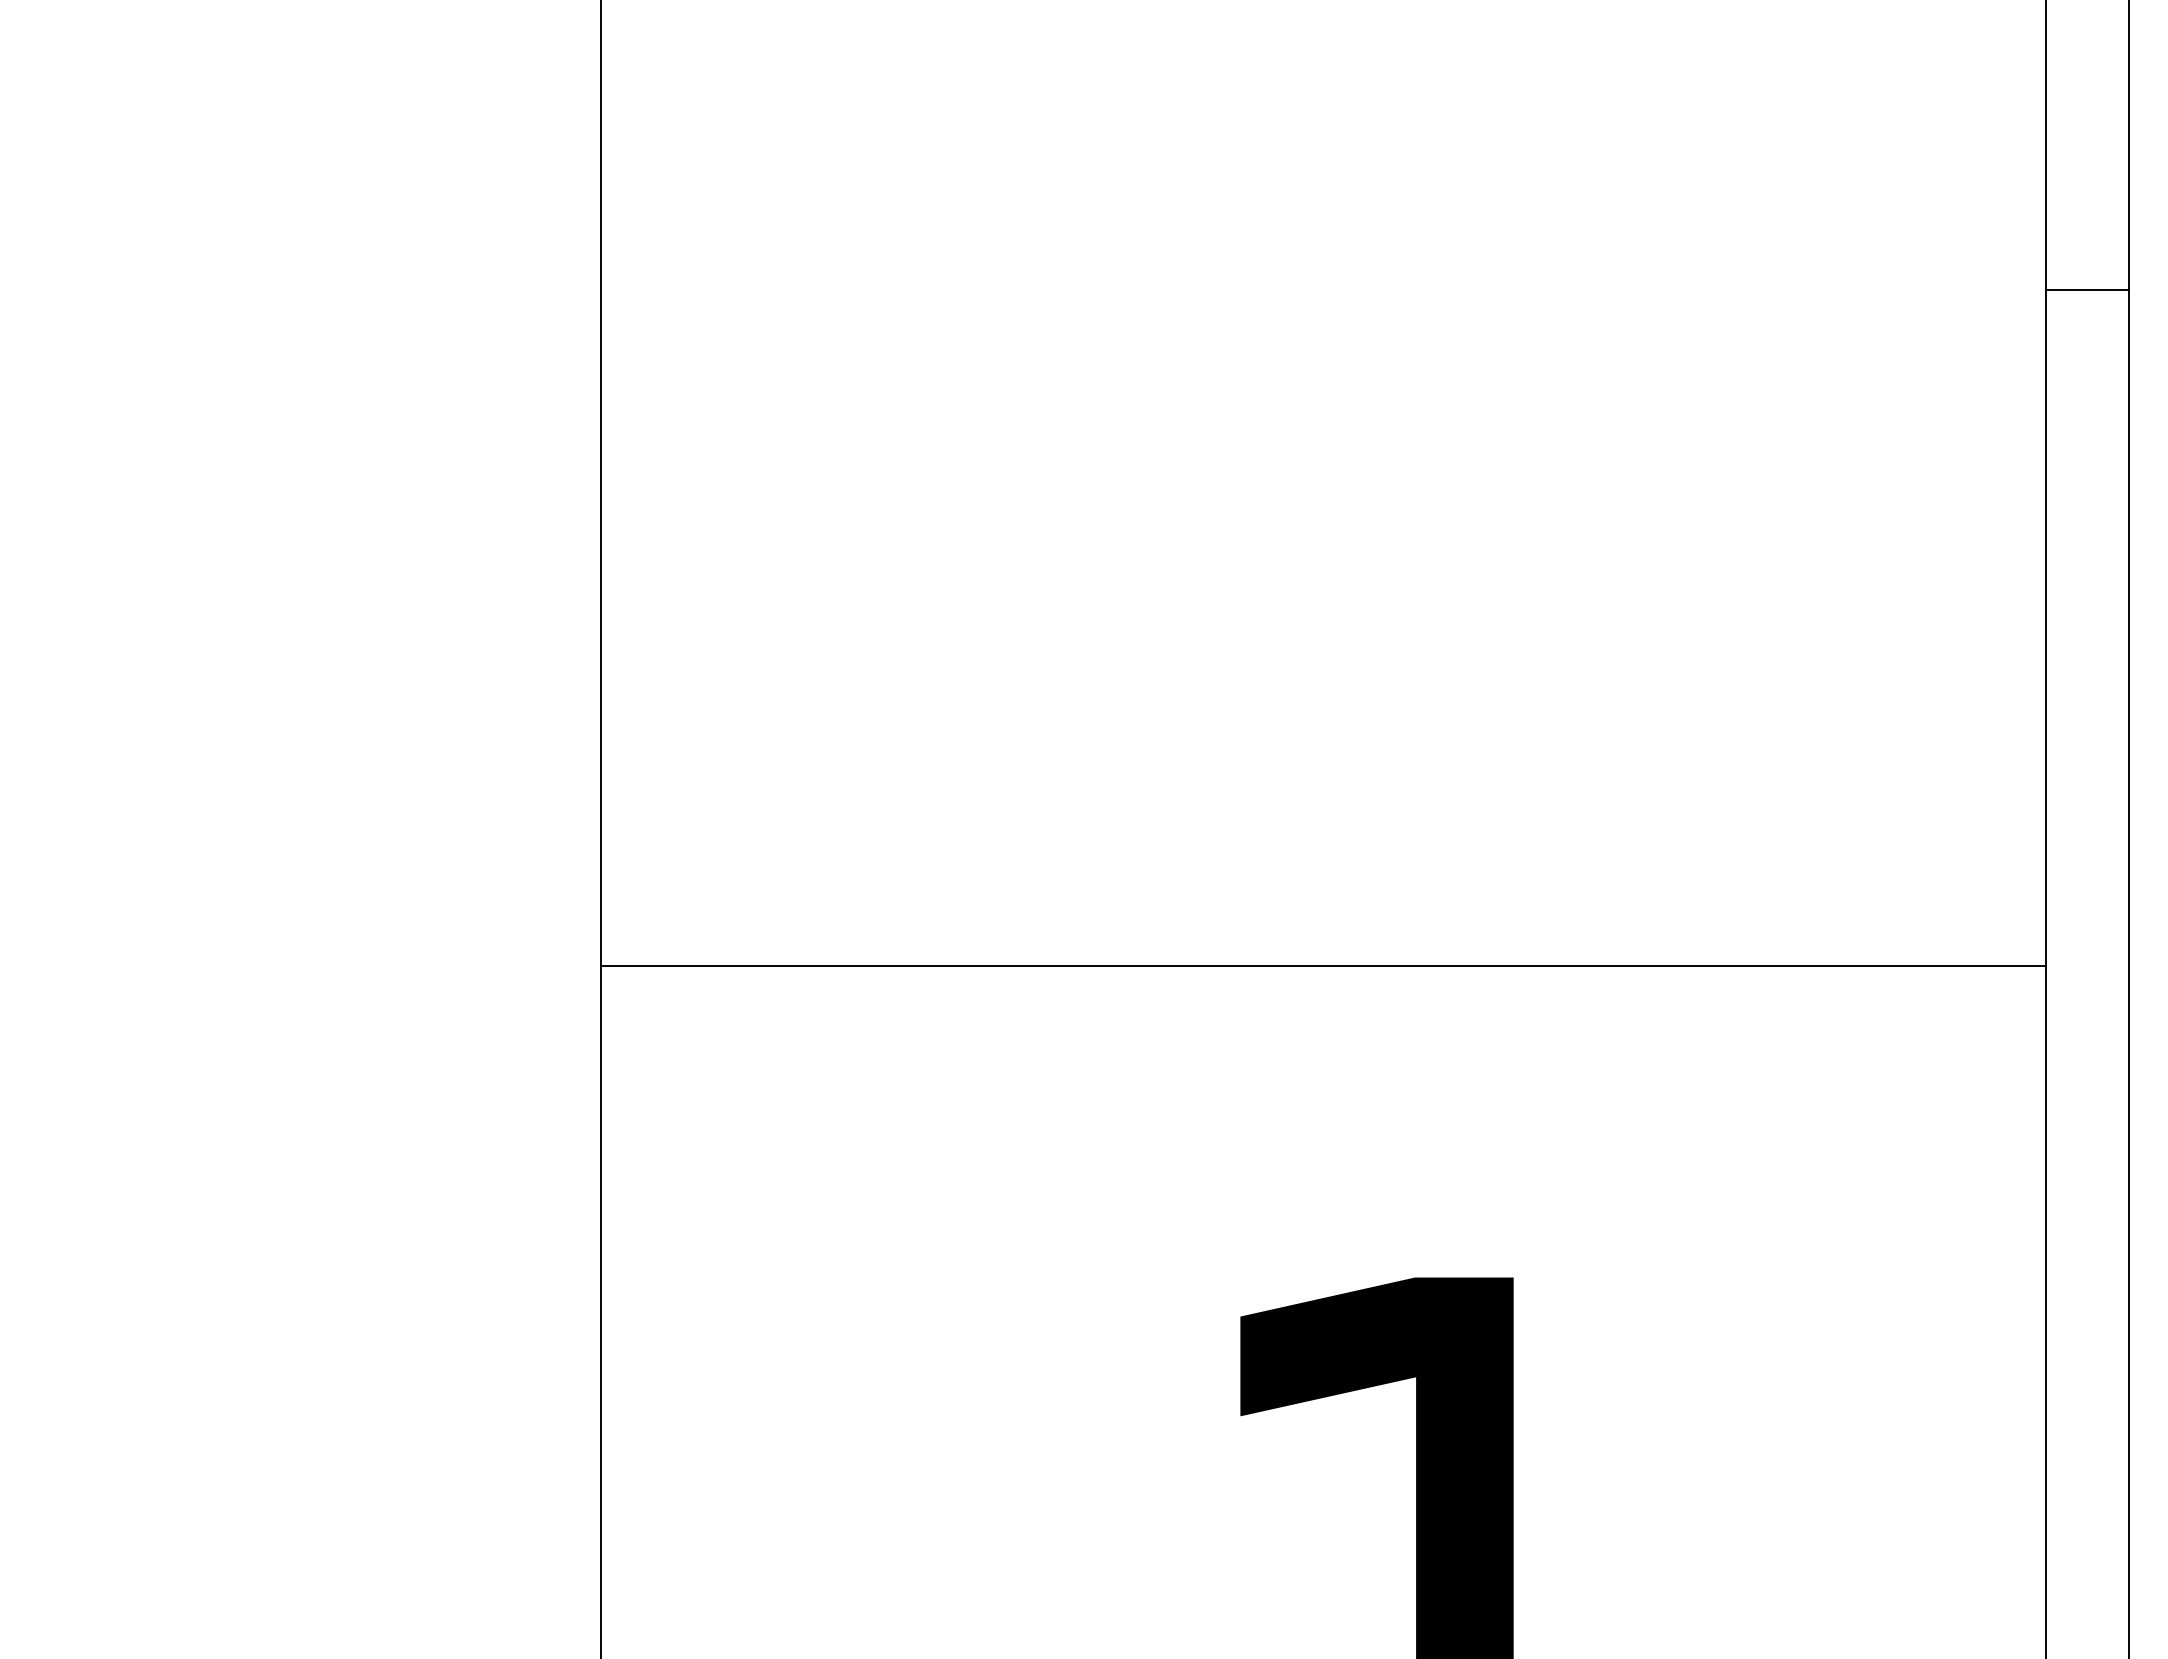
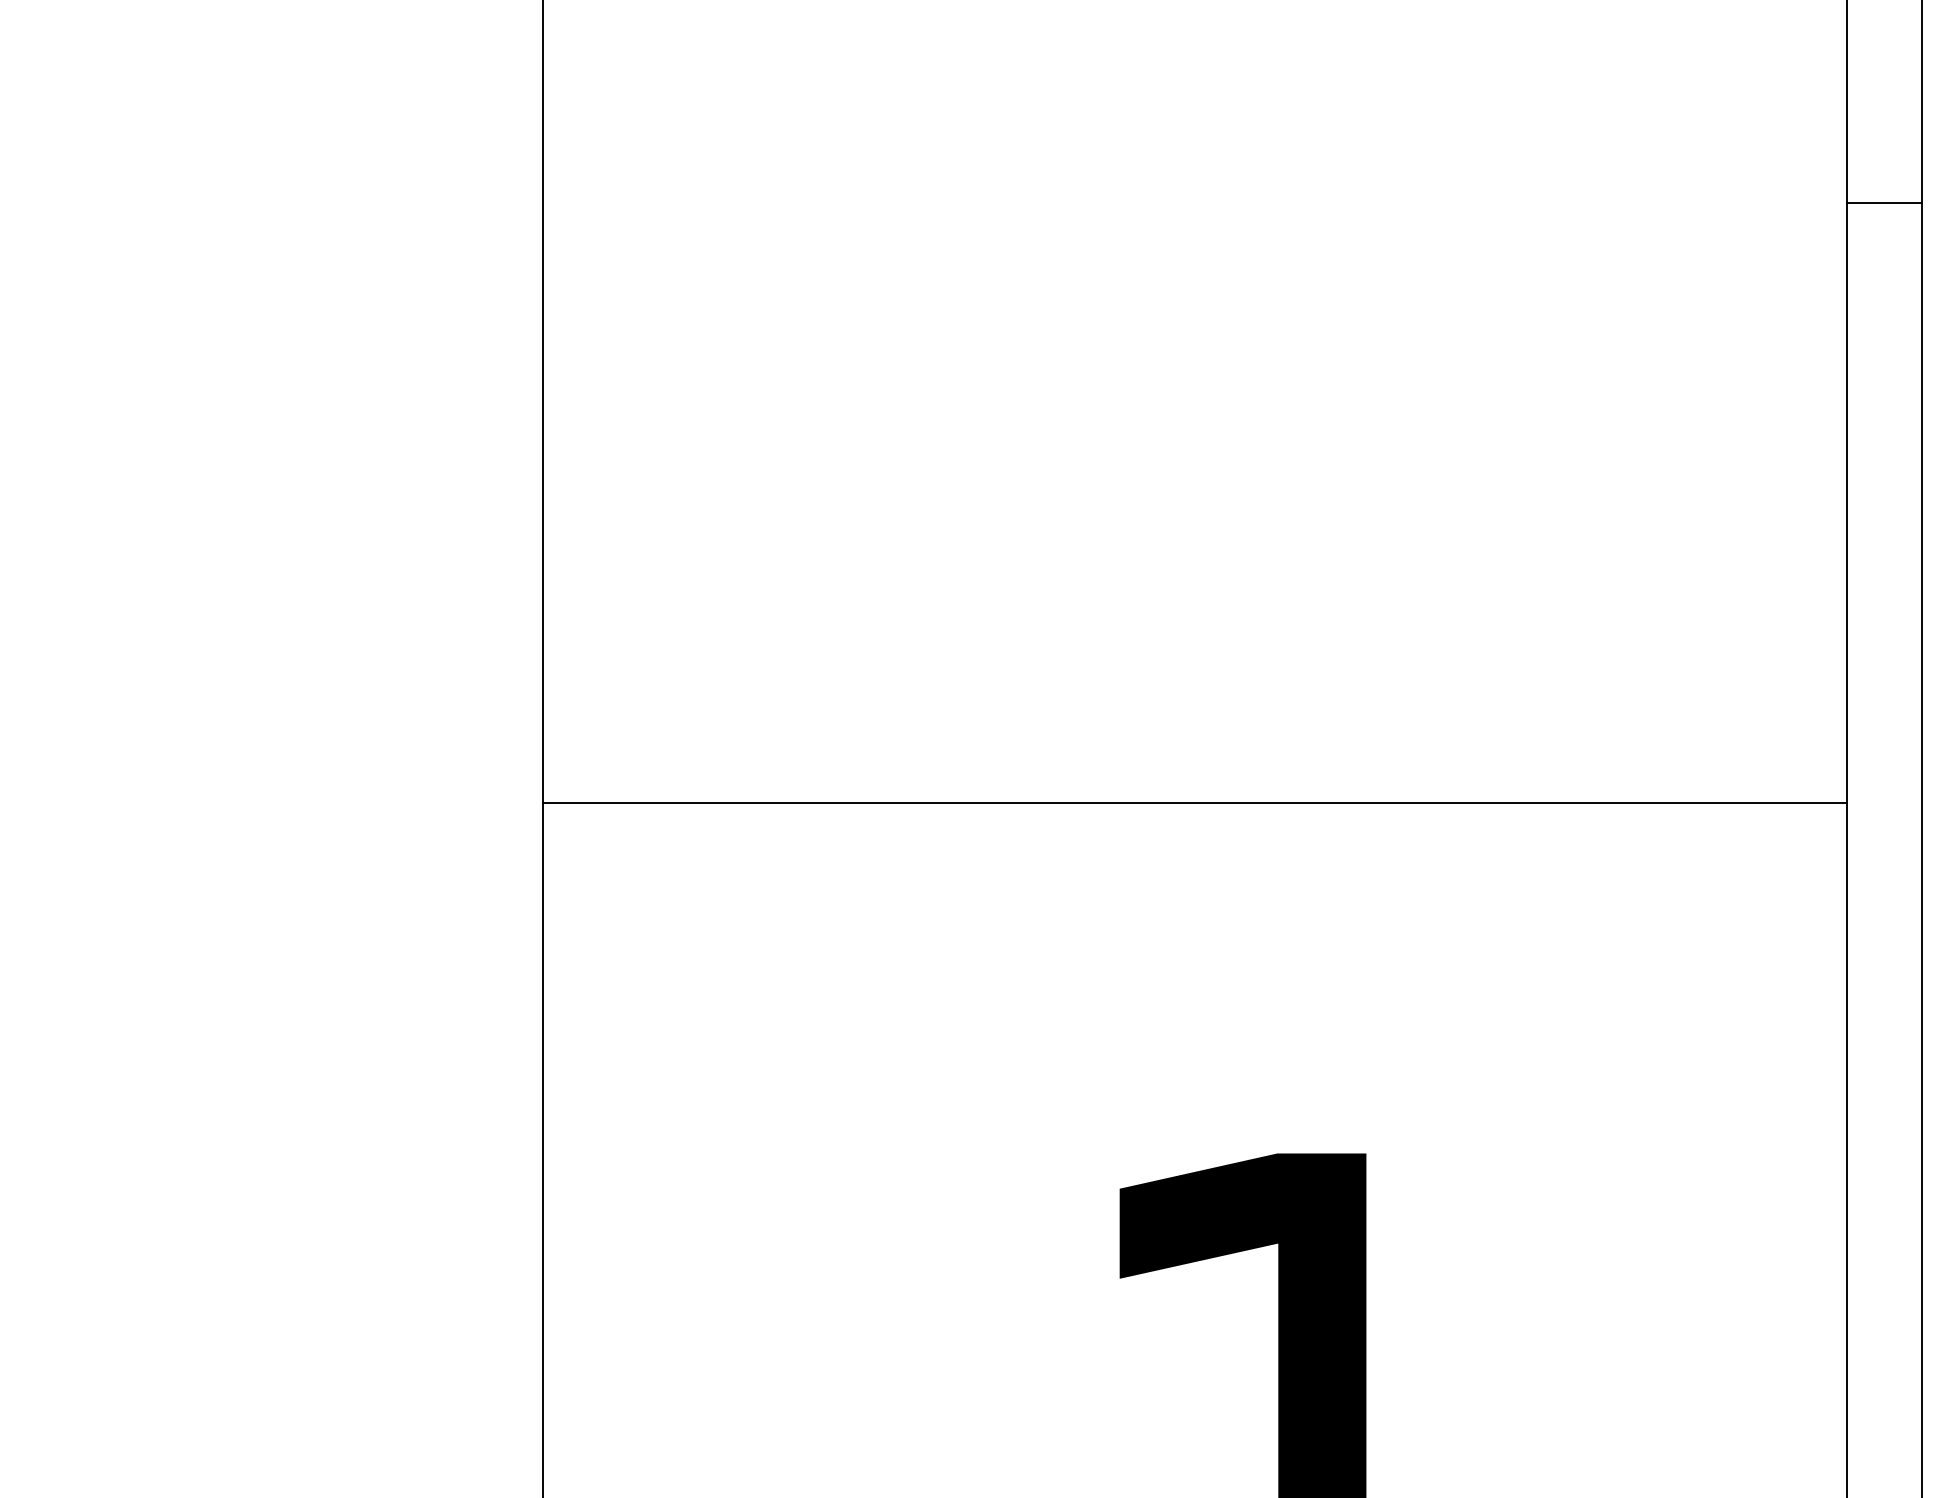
line: (2087, 290) -> (1884, 202), moved
line: (1323, 966) -> (1194, 803), moved

